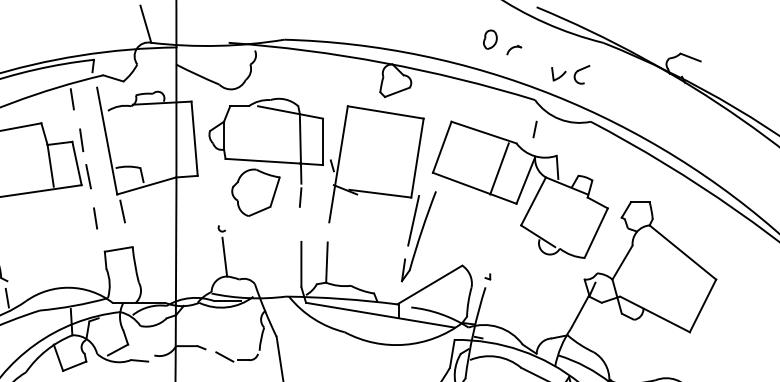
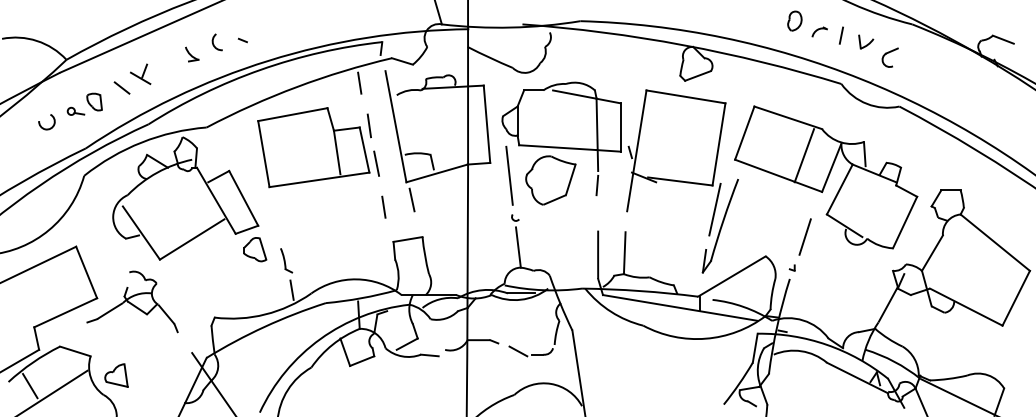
part: (559, 73) -> (866, 41), moved
line: (534, 129) -> (840, 35), moved
line: (216, 187) -> (509, 175), added
line: (499, 246) -> (804, 236), added

